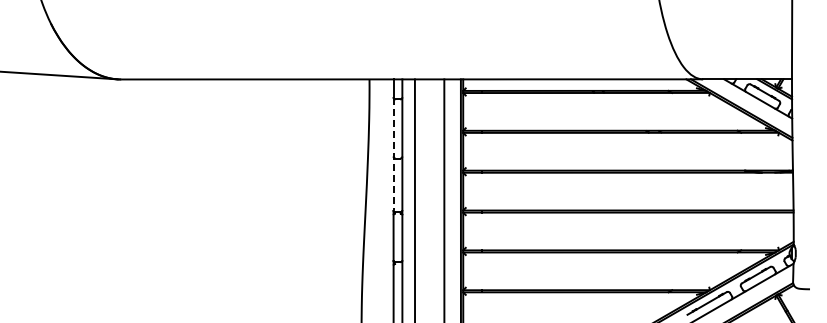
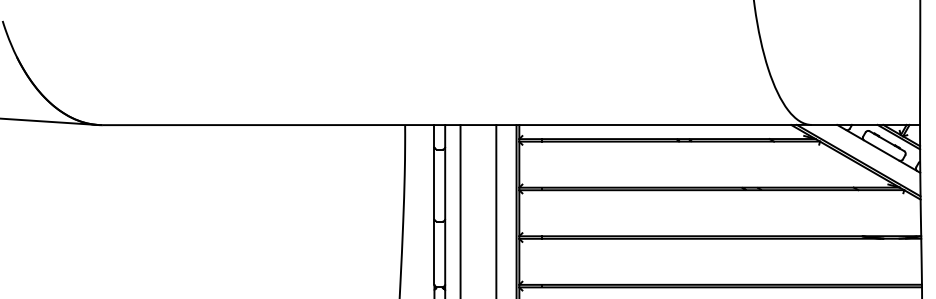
line: (393, 154) -> (434, 216), dashed -> solid

